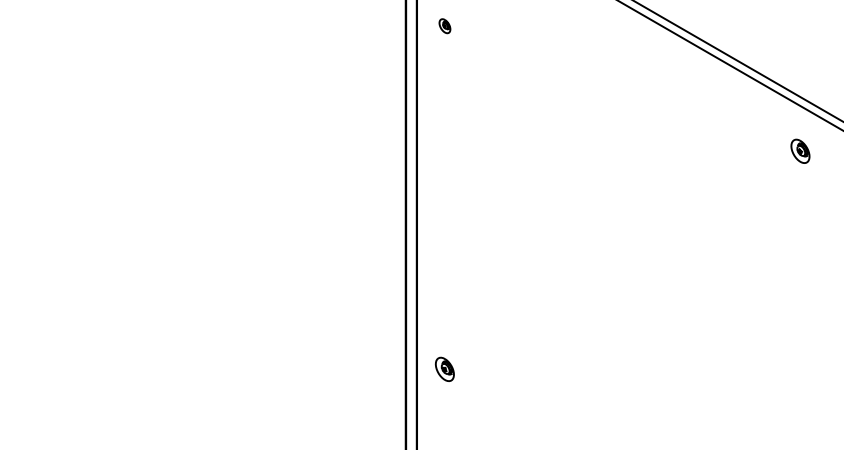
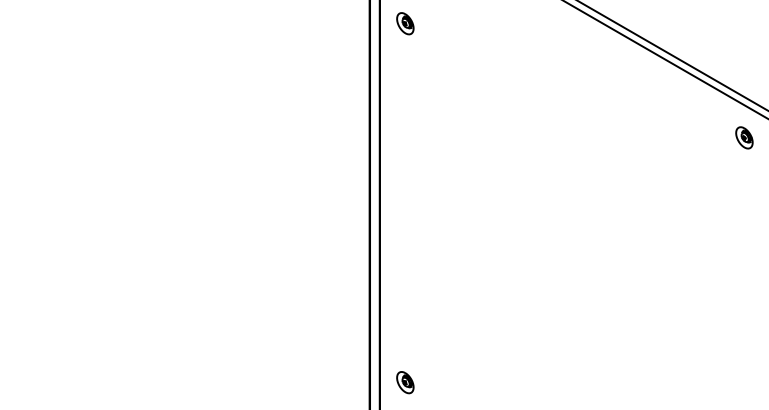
part: (445, 25) -> (405, 23), size x1.67
part: (800, 150) -> (744, 137), moved
part: (445, 369) -> (405, 382), moved

